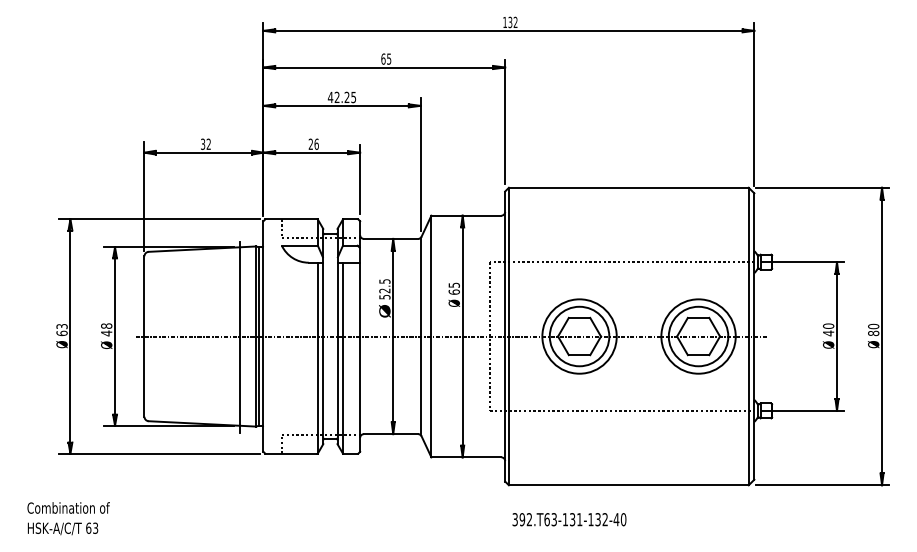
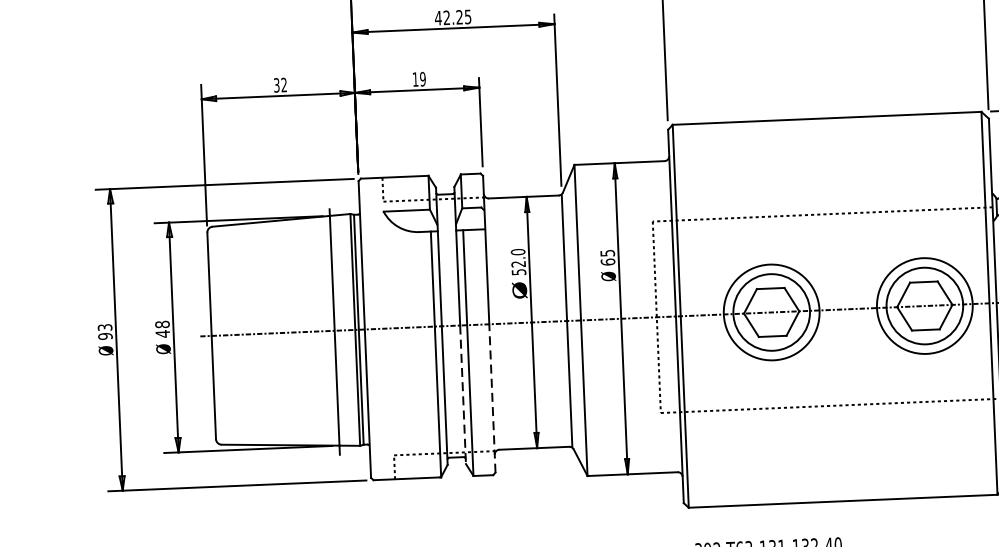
text: (313, 143) -> (418, 78), 26 -> 19
text: (384, 281) -> (517, 252), 52.5 -> 52.0
text: (61, 333) -> (104, 336), 63 -> 93
line: (337, 390) -> (463, 394), solid -> dashed
line: (360, 394) -> (492, 398), solid -> dashed

